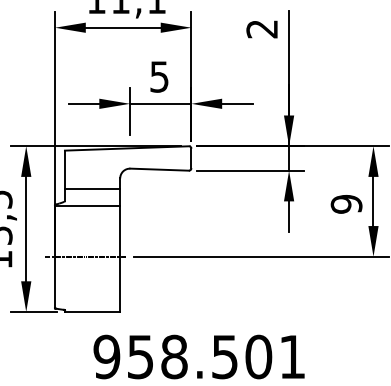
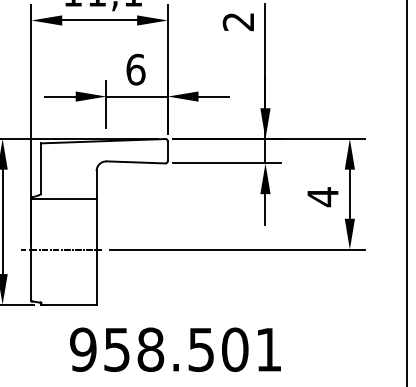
text: (159, 76) -> (135, 69), 5 -> 6
line: (92, 188) -> (68, 181), removed
text: (346, 204) -> (322, 197), 9 -> 4

